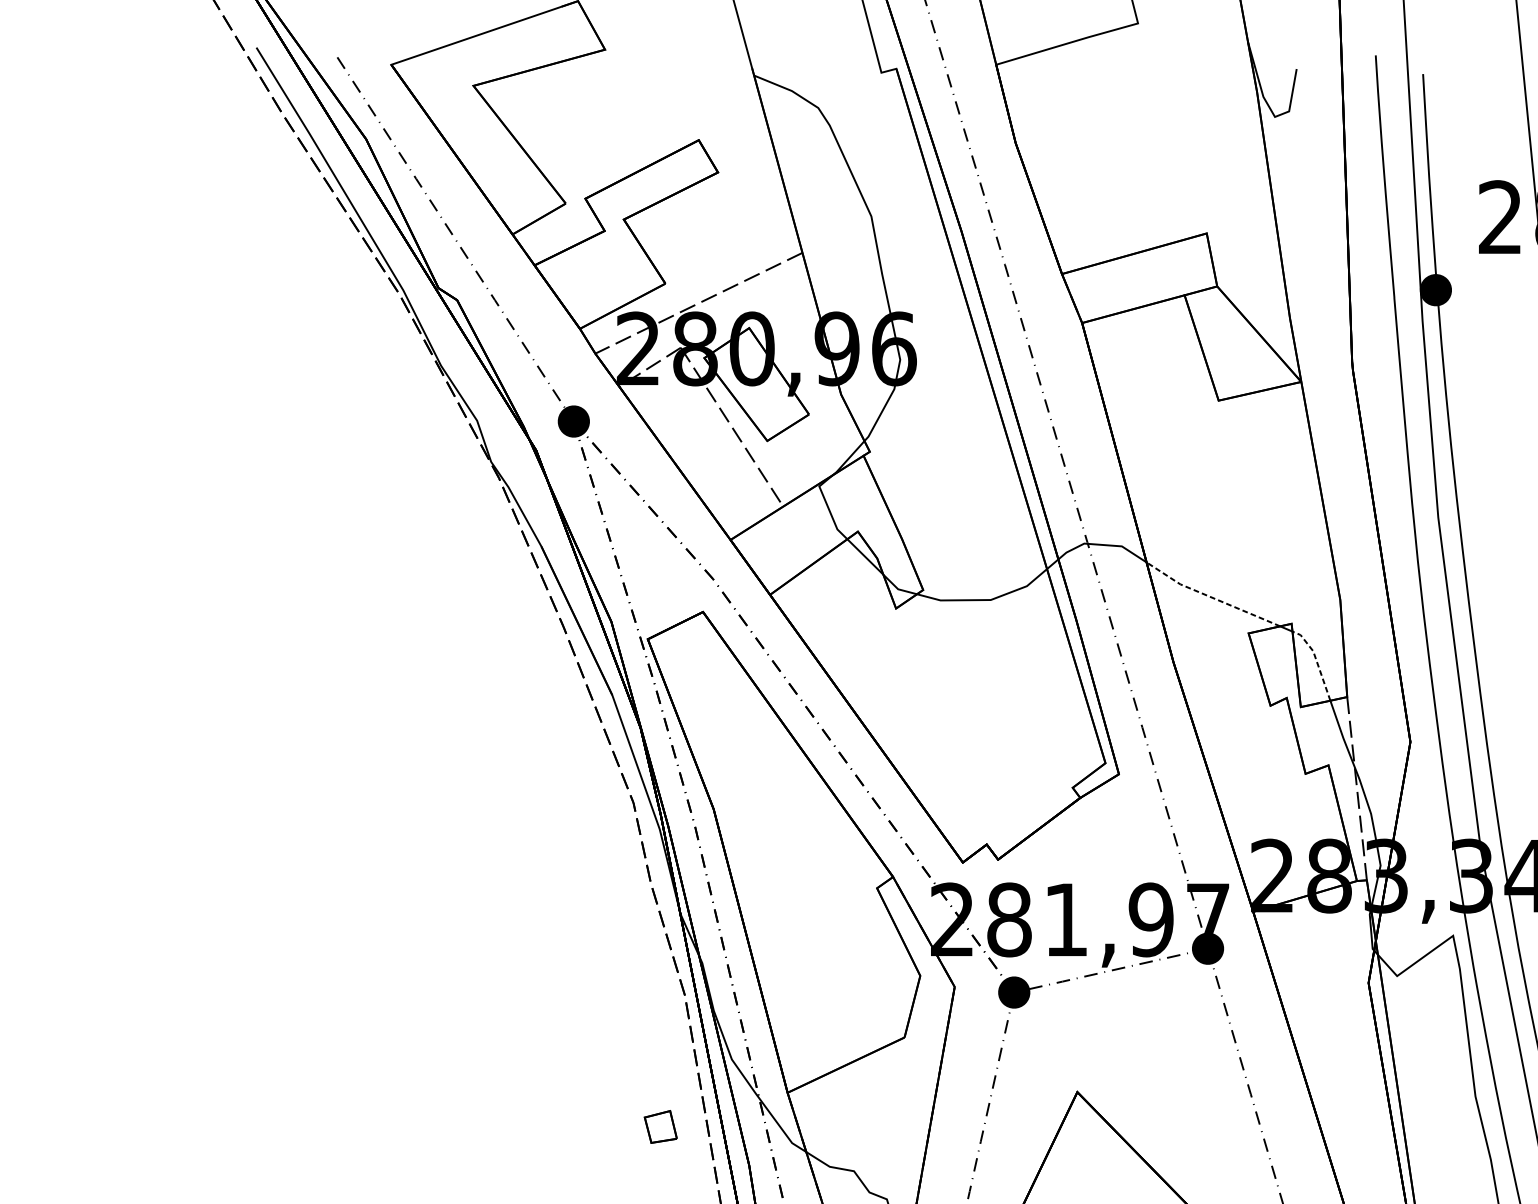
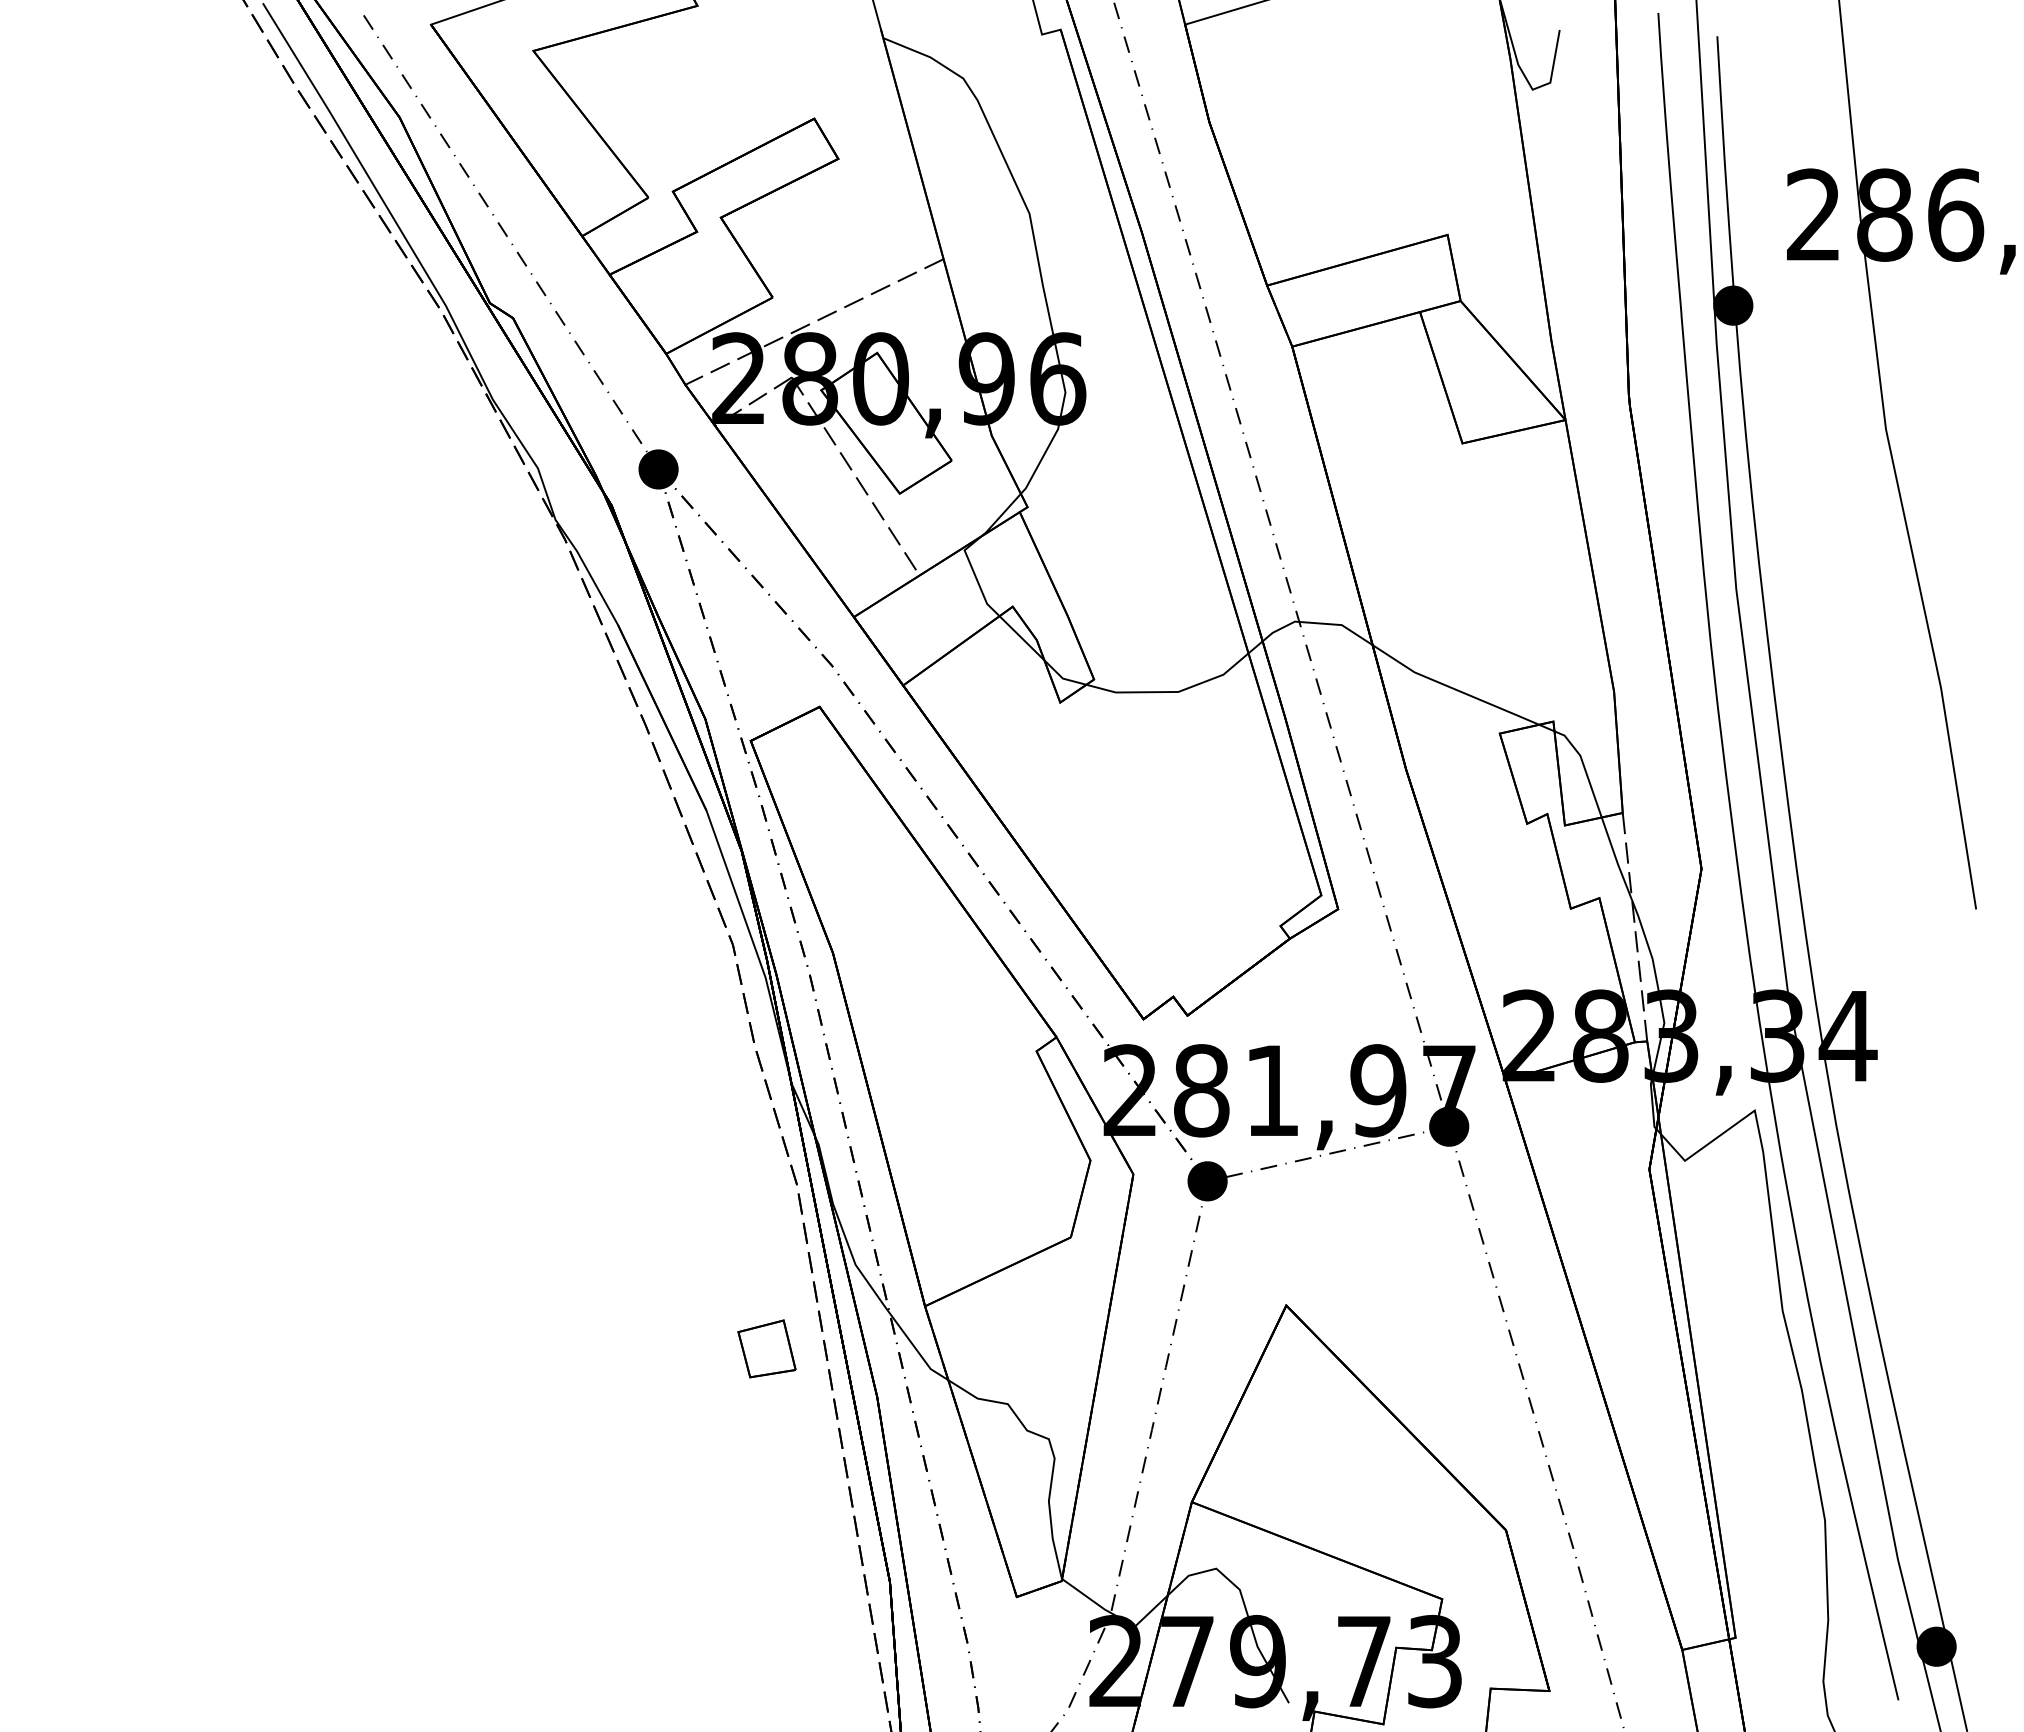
line: (1211, 597) -> (1453, 688), dashed -> solid
line: (1316, 660) -> (1584, 767), dashed -> solid
part: (660, 1126) -> (766, 1348), size x1.43

